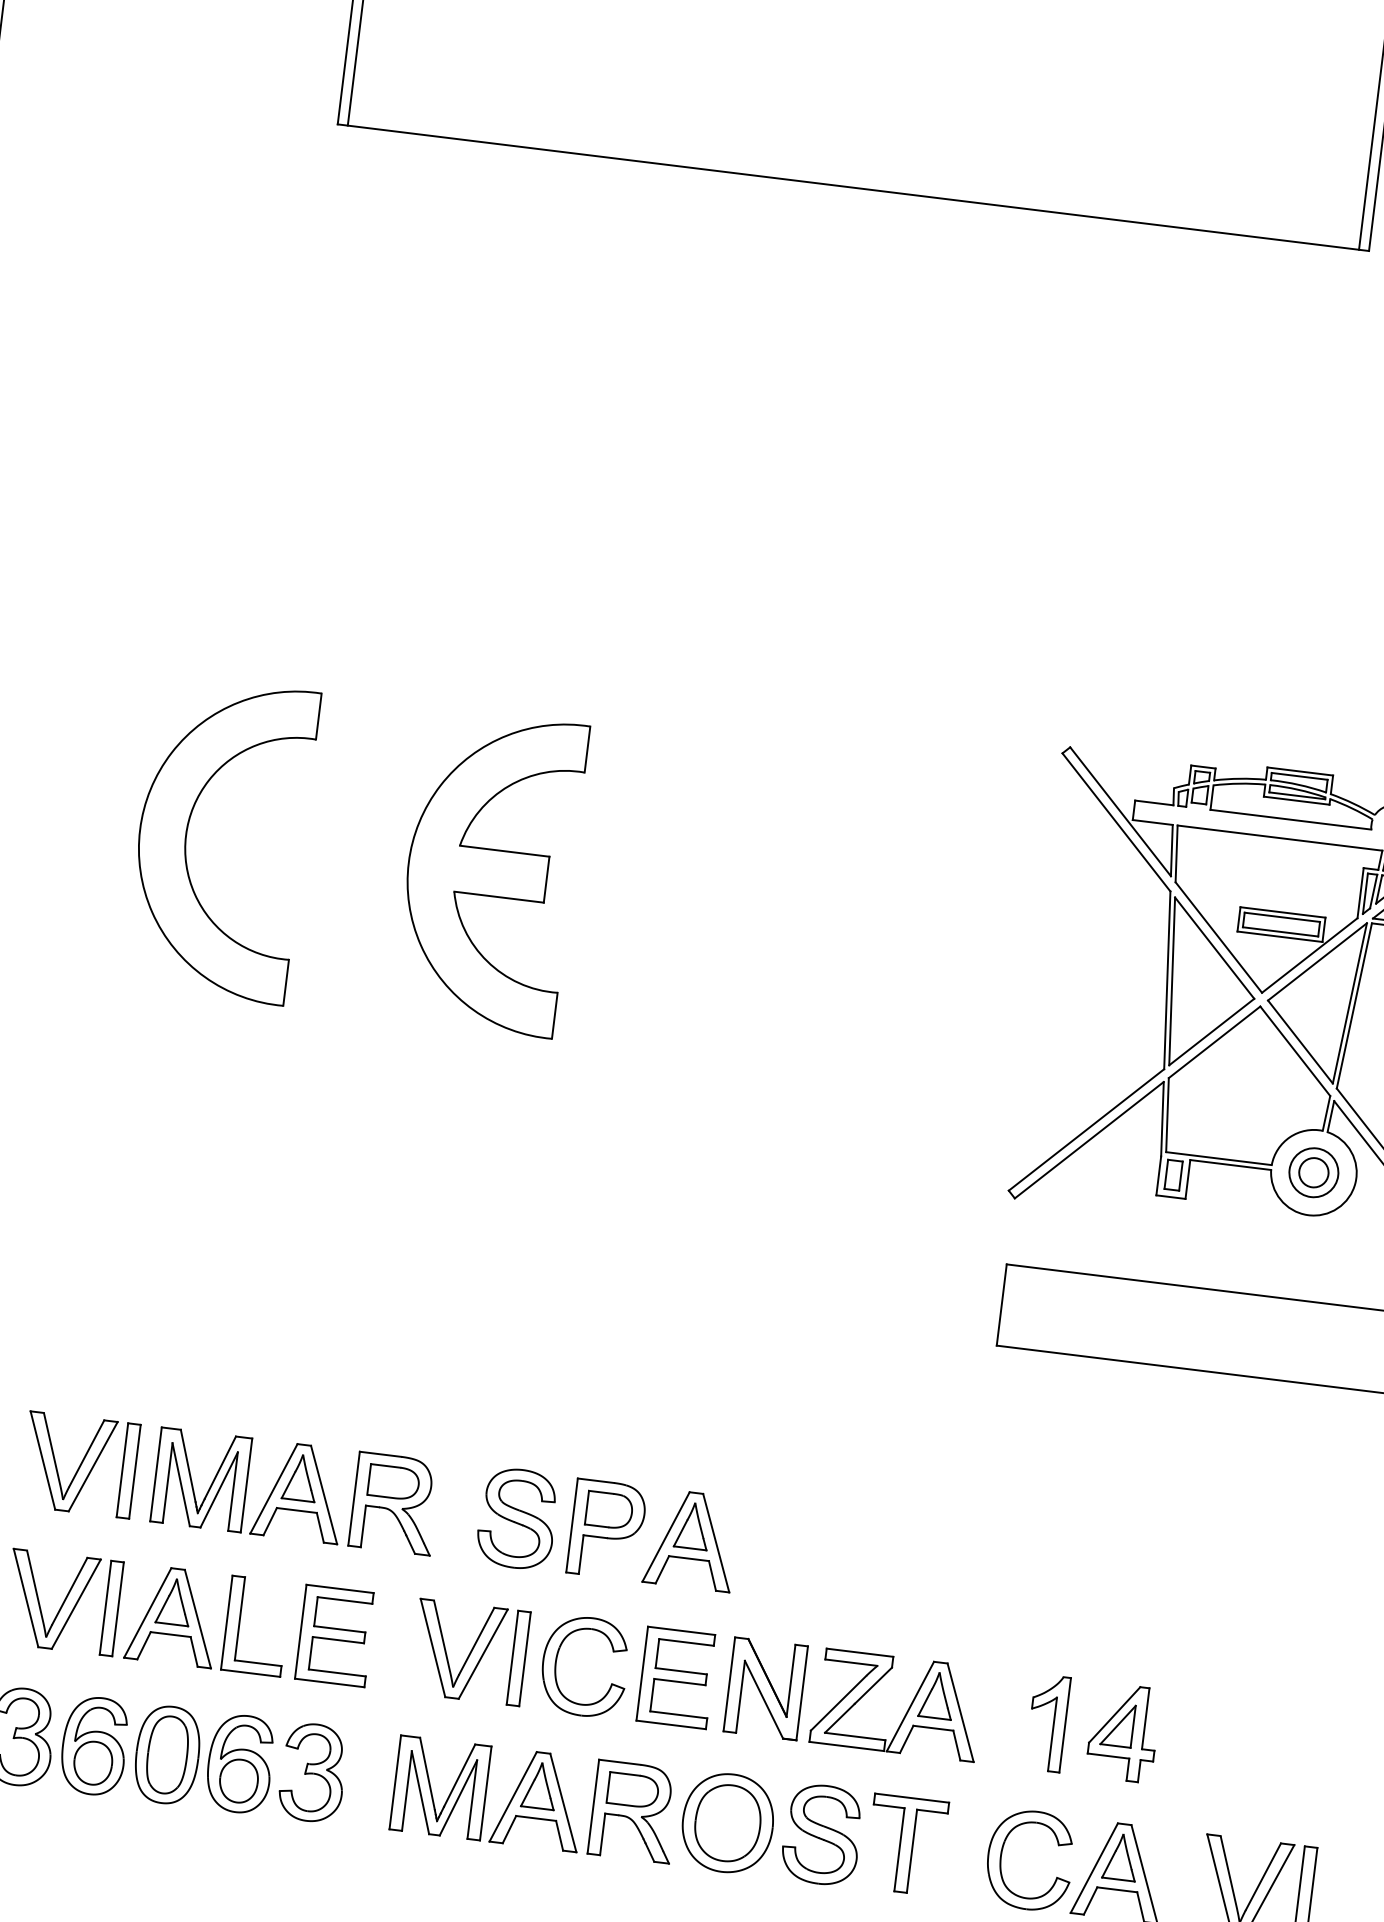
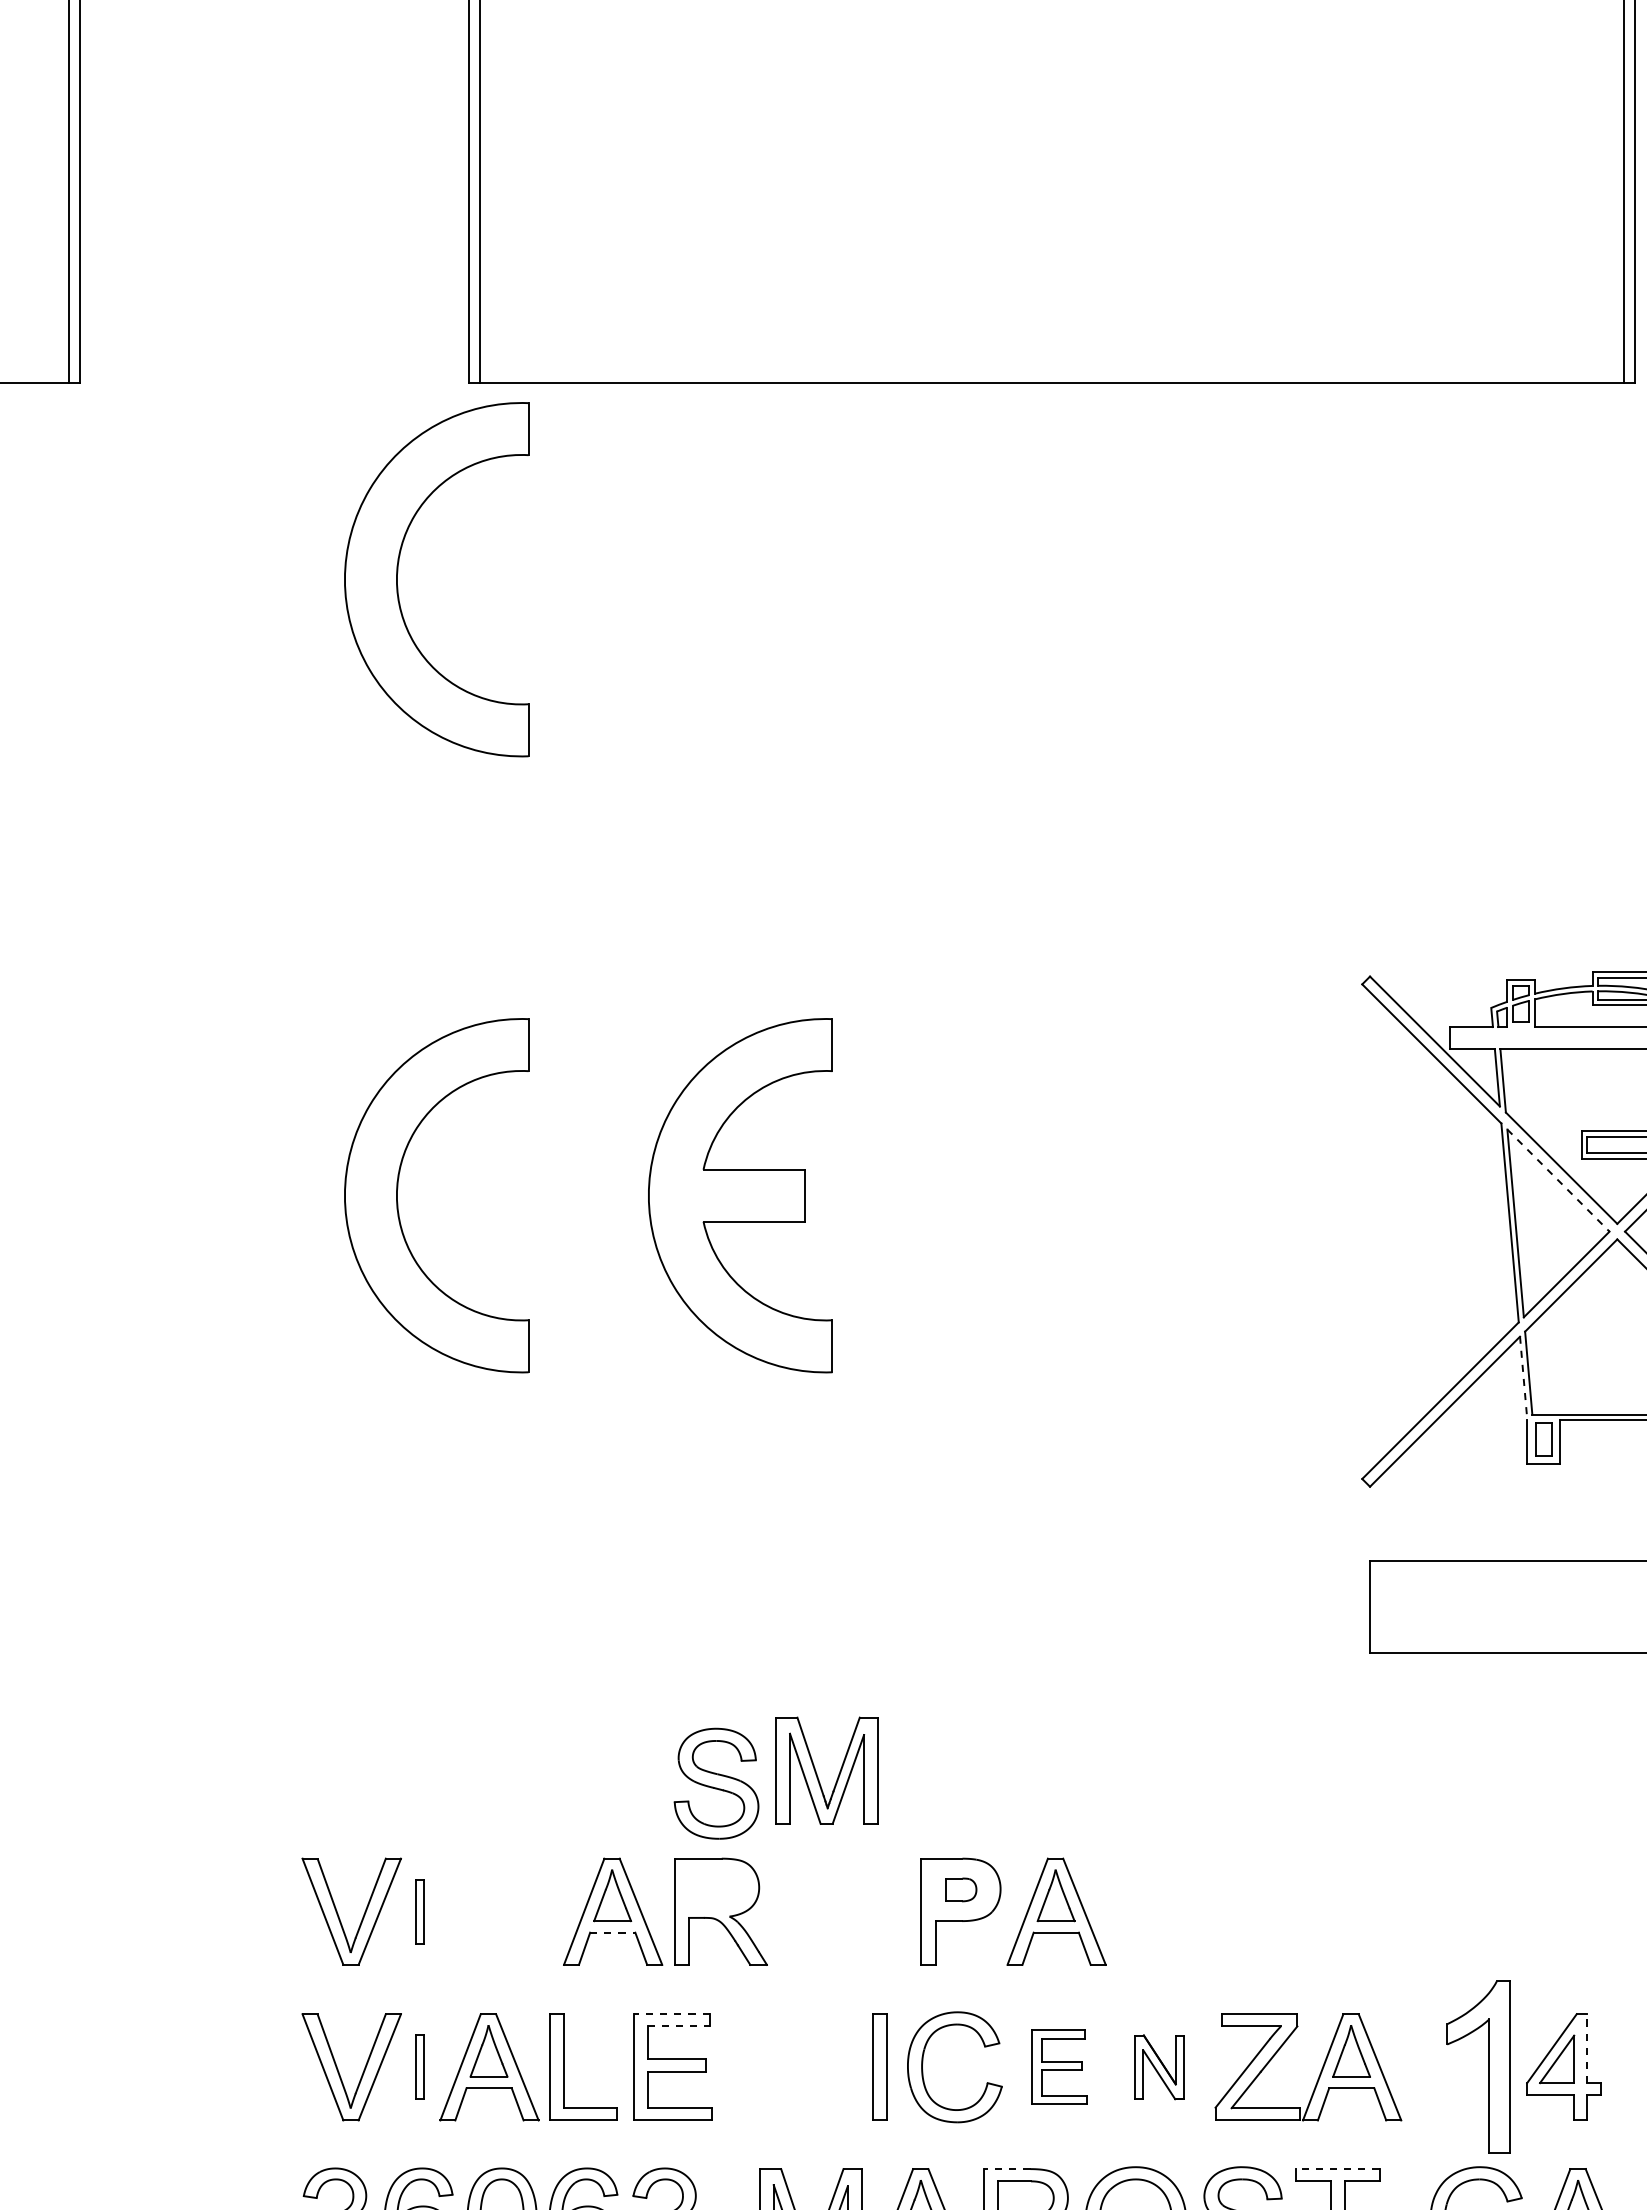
part: (255, 284) -> (398, 572), added
line: (1214, 948) -> (1558, 1180), solid -> dashed
line: (1162, 1119) -> (1523, 1378), solid -> dashed
part: (128, 1470) -> (419, 1911), size x0.6
part: (192, 1481) -> (817, 1773), moved
part: (393, 1482) -> (716, 1888), removed
line: (296, 1510) -> (612, 1932), solid -> dashed
part: (609, 1510) -> (961, 1889), size x0.6
part: (517, 1518) -> (716, 1783), moved
line: (339, 1589) -> (671, 2014), solid -> dashed
line: (344, 1600) -> (678, 2026), solid -> dashed
part: (111, 1607) -> (419, 2066), size x0.6
part: (468, 1655) -> (823, 2070), removed
part: (676, 1677) -> (1058, 2066), size x0.7
part: (765, 1689) -> (1159, 2067), size x0.6
line: (1146, 1718) -> (1587, 2048), solid -> dashed
part: (1047, 1722) -> (1478, 2066), size x1.6
line: (619, 1762) -> (1006, 2169), solid -> dashed
line: (911, 1798) -> (1337, 2169), solid -> dashed

